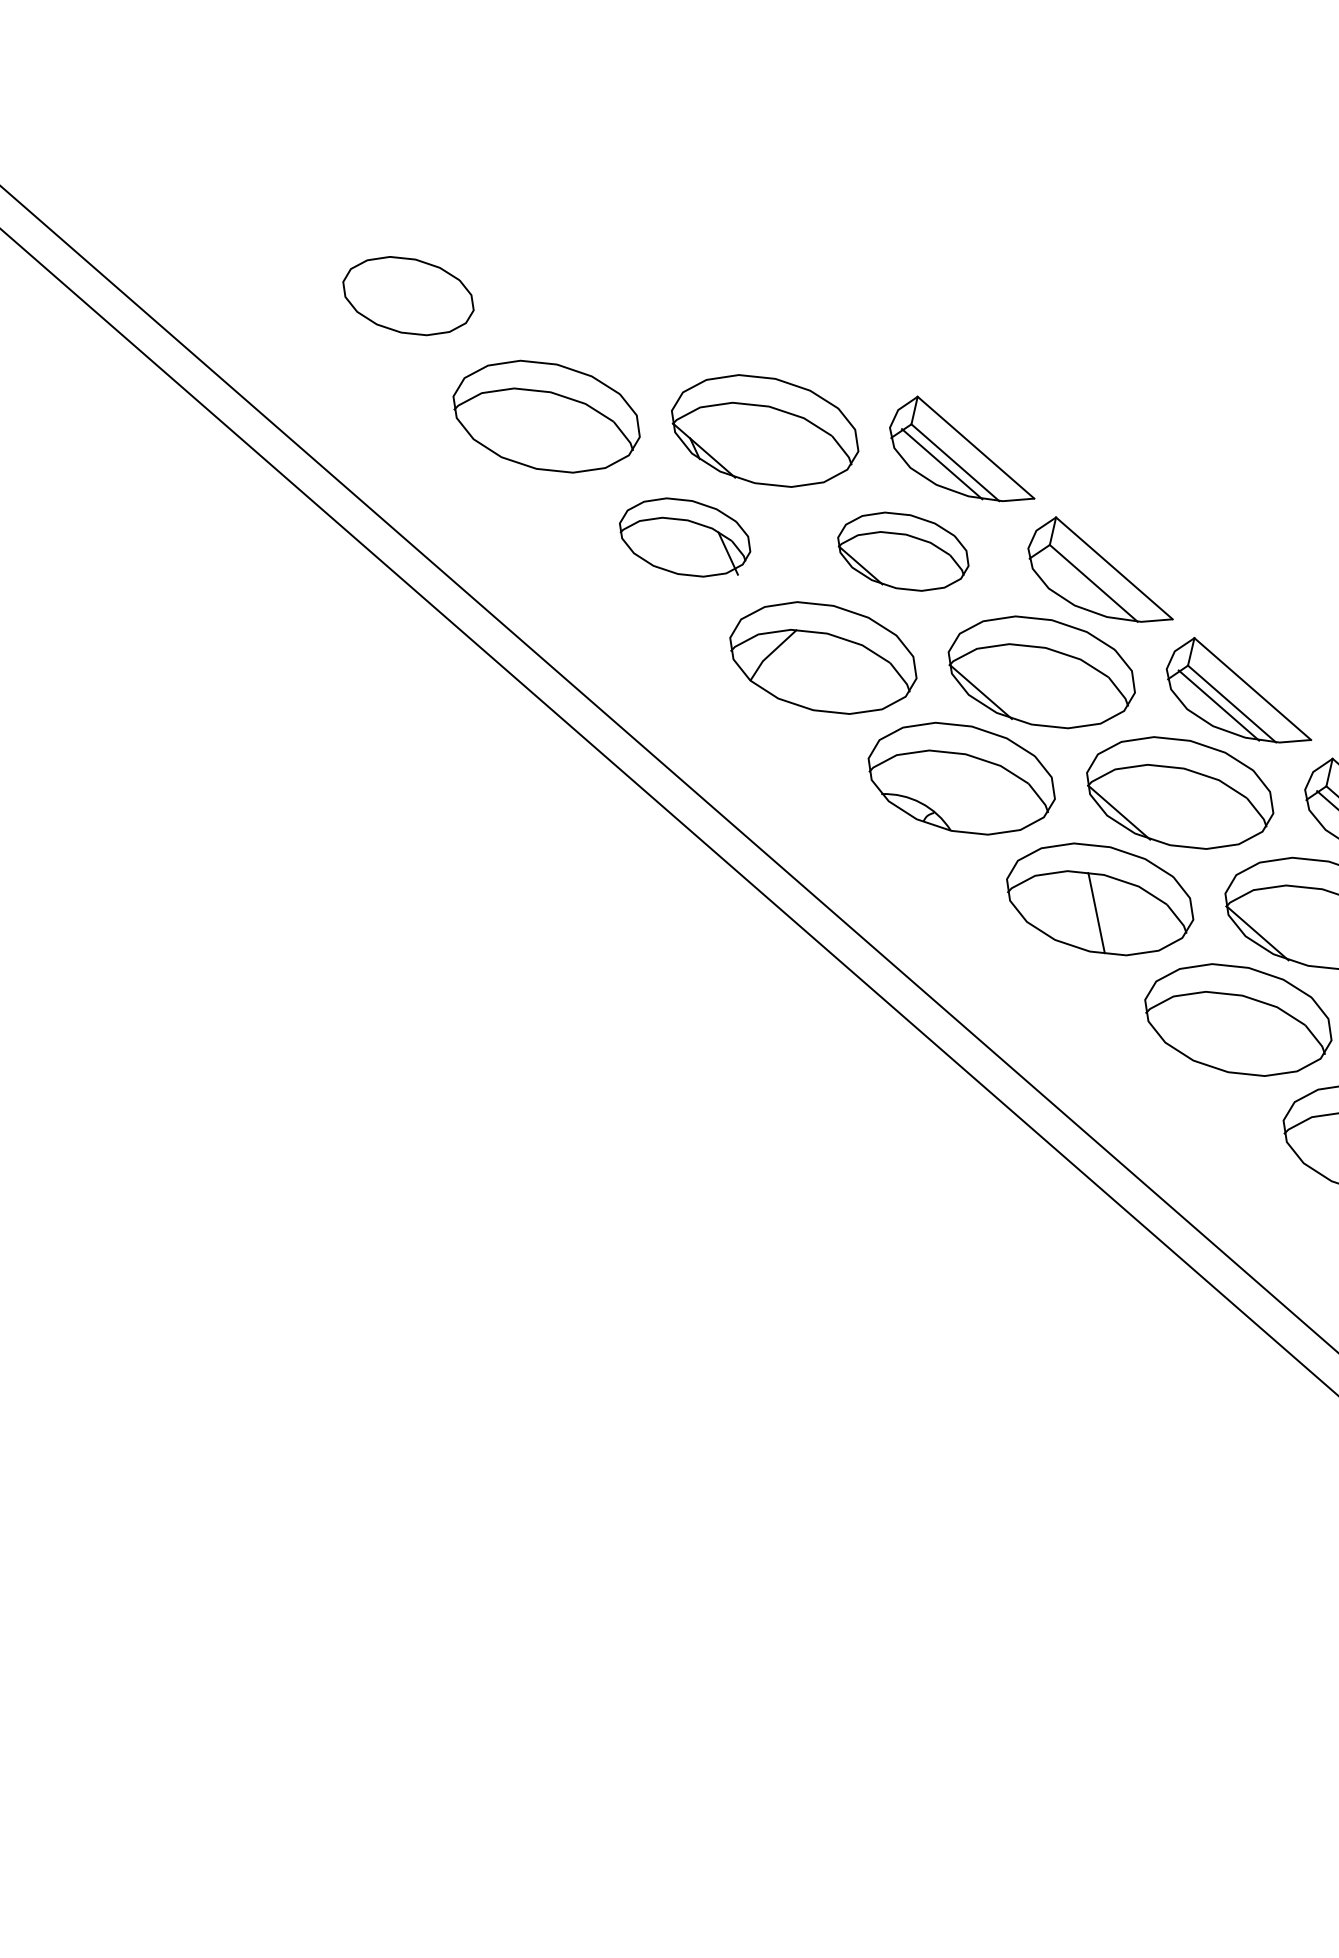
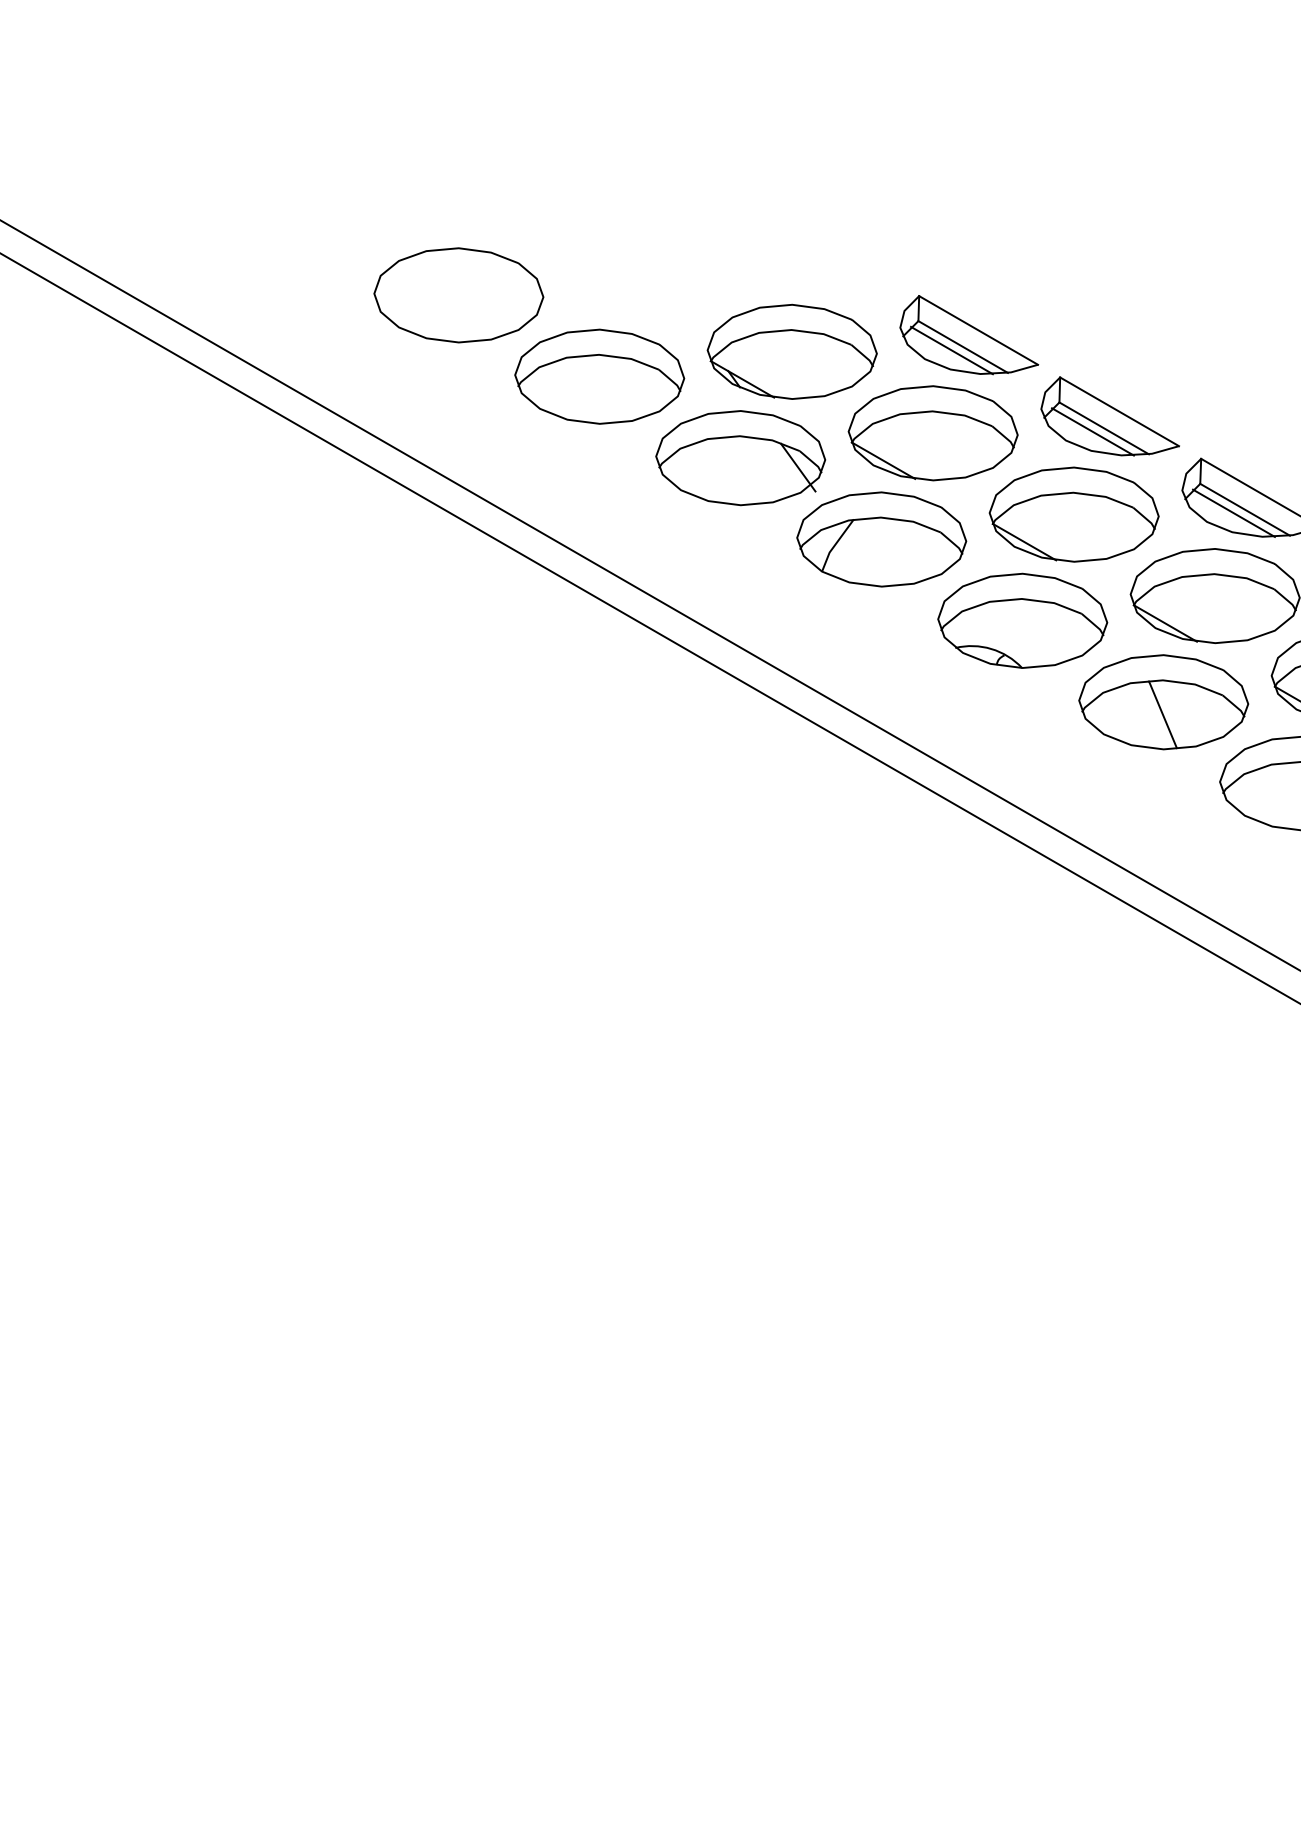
part: (408, 296) -> (458, 295), size x1.43
part: (684, 537) -> (740, 458), size x1.43
part: (902, 551) -> (932, 433), size x1.43
line: (1080, 584) -> (1092, 431), added

